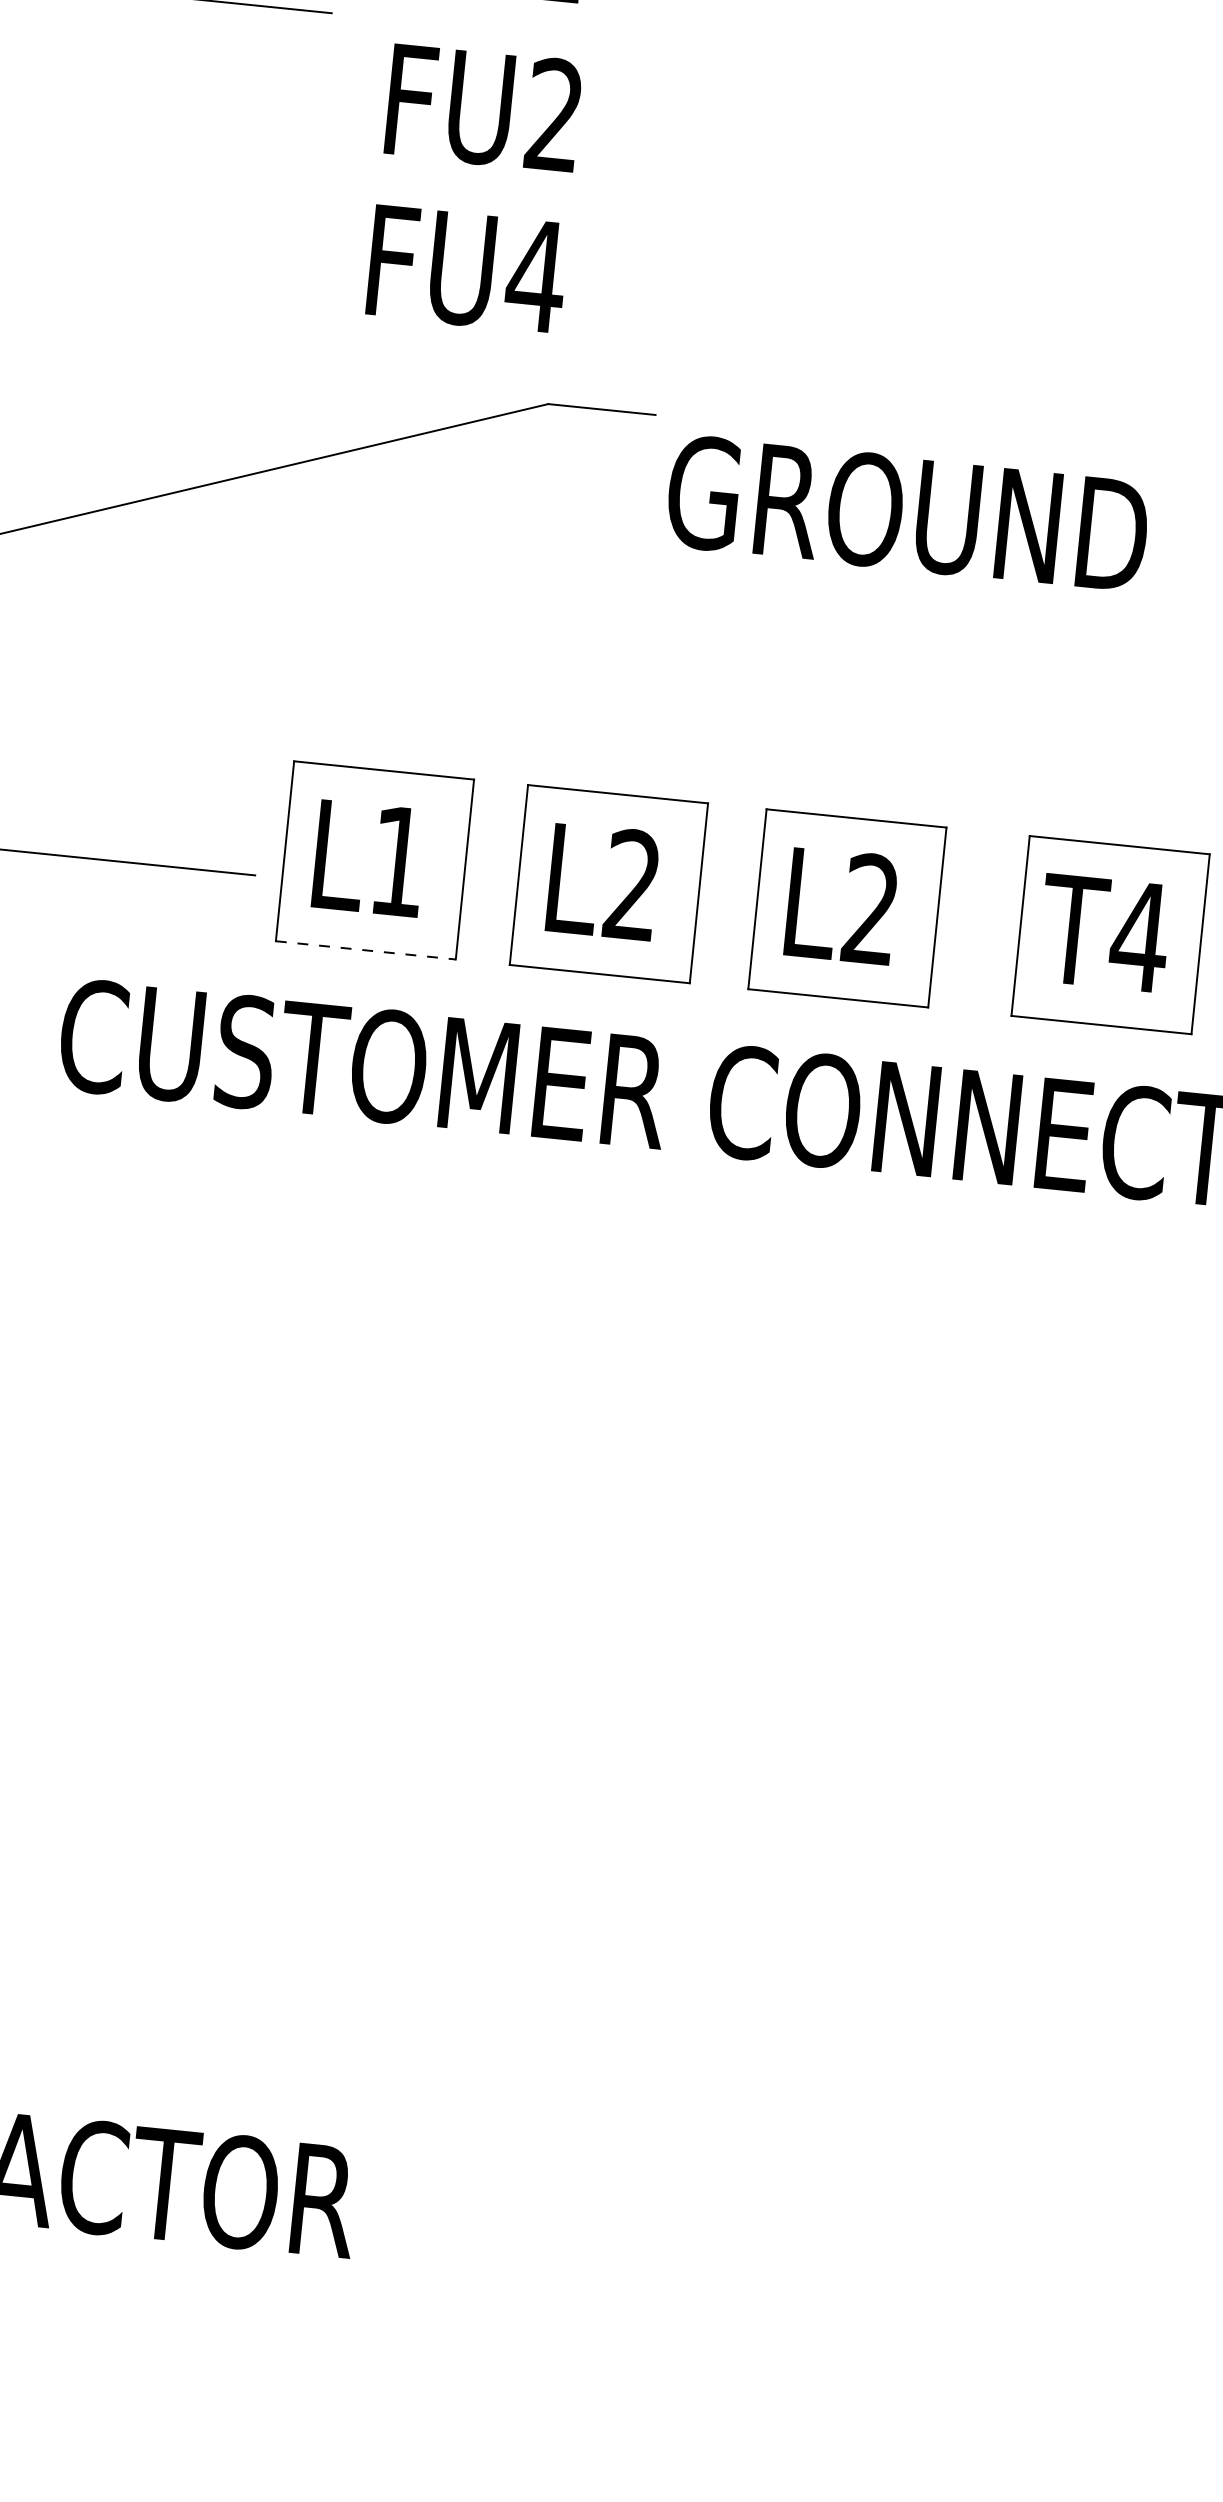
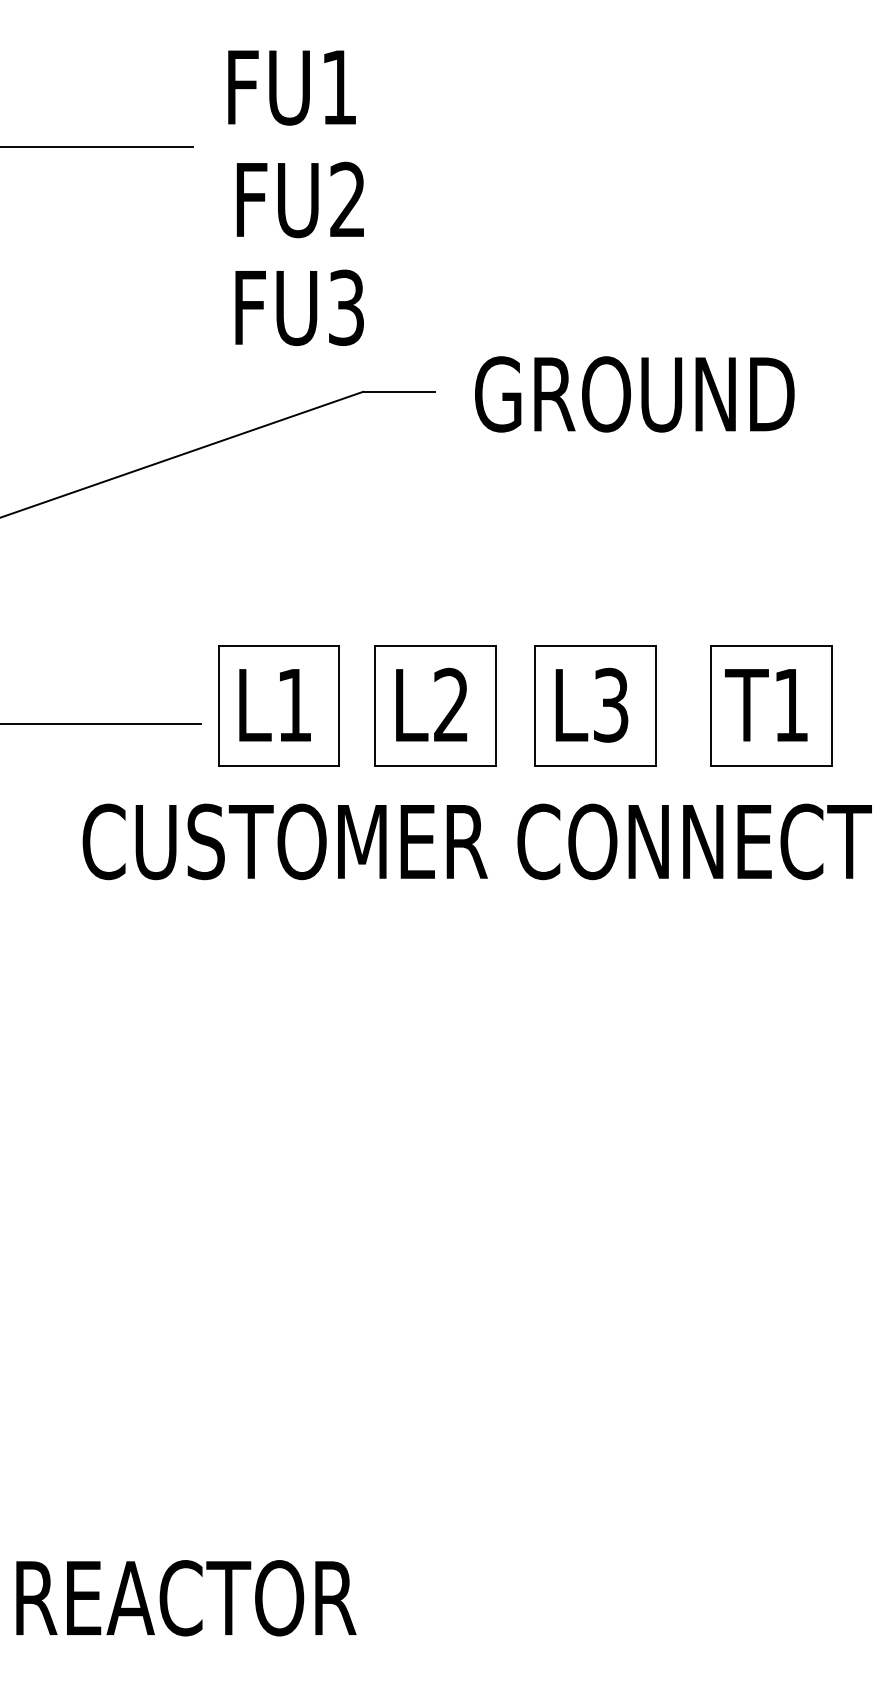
text: (536, 275) -> (346, 307), FU4 -> FU3
text: (907, 513) -> (634, 394), moved
text: (870, 908) -> (610, 704), L2 -> L3
text: (1140, 937) -> (791, 705), T4 -> T1
line: (366, 950) -> (279, 766), dashed -> solid

